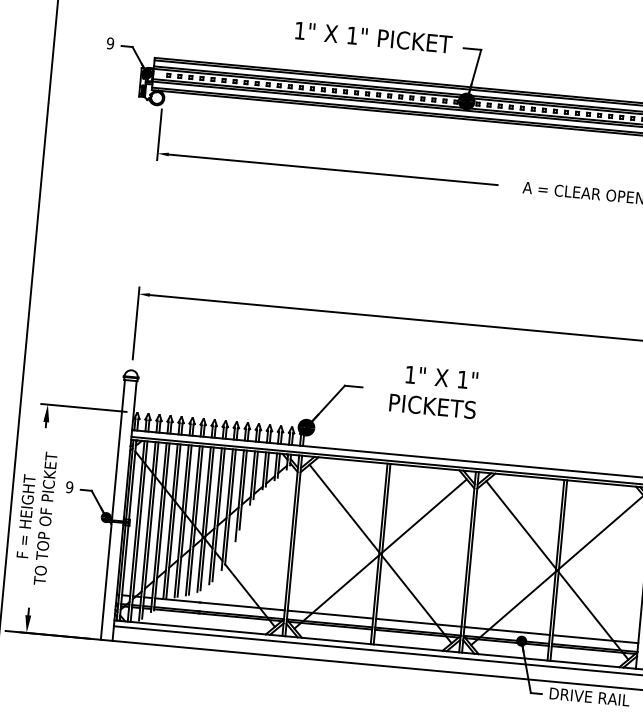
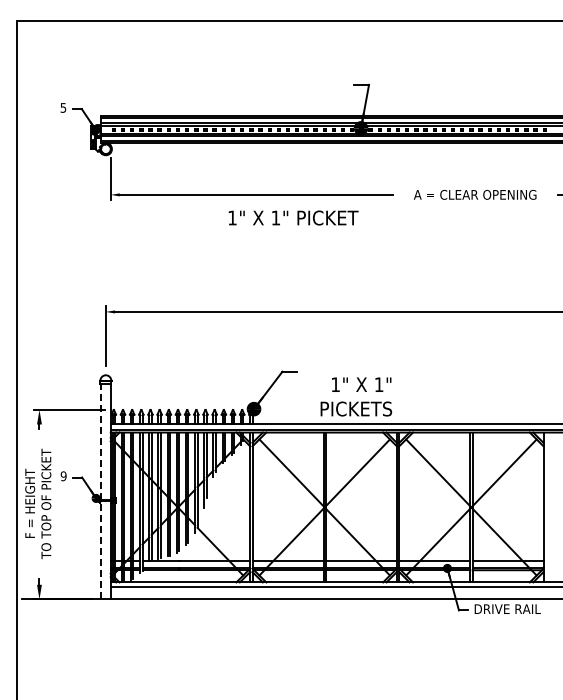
text: (373, 37) -> (293, 217), moved
text: (110, 42) -> (63, 107), 9 -> 5
text: (434, 391) -> (356, 396), moved
line: (113, 509) -> (101, 491), solid -> dashed

